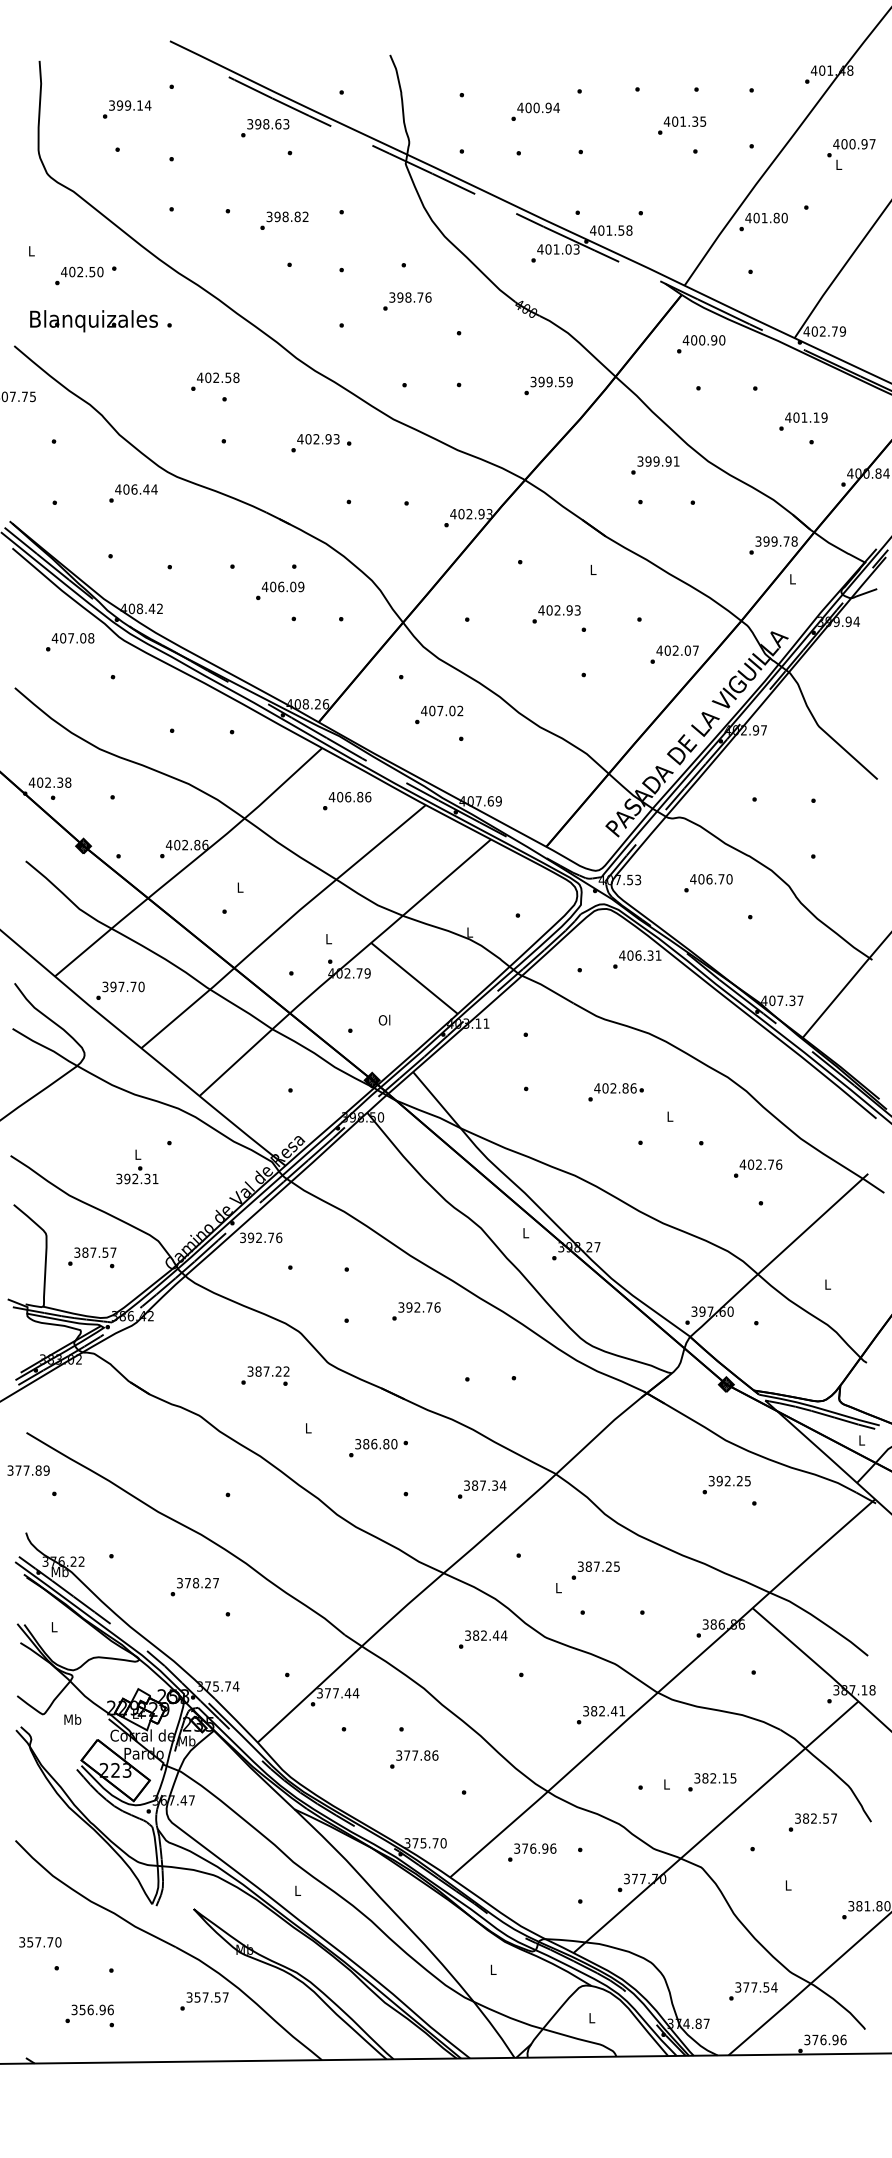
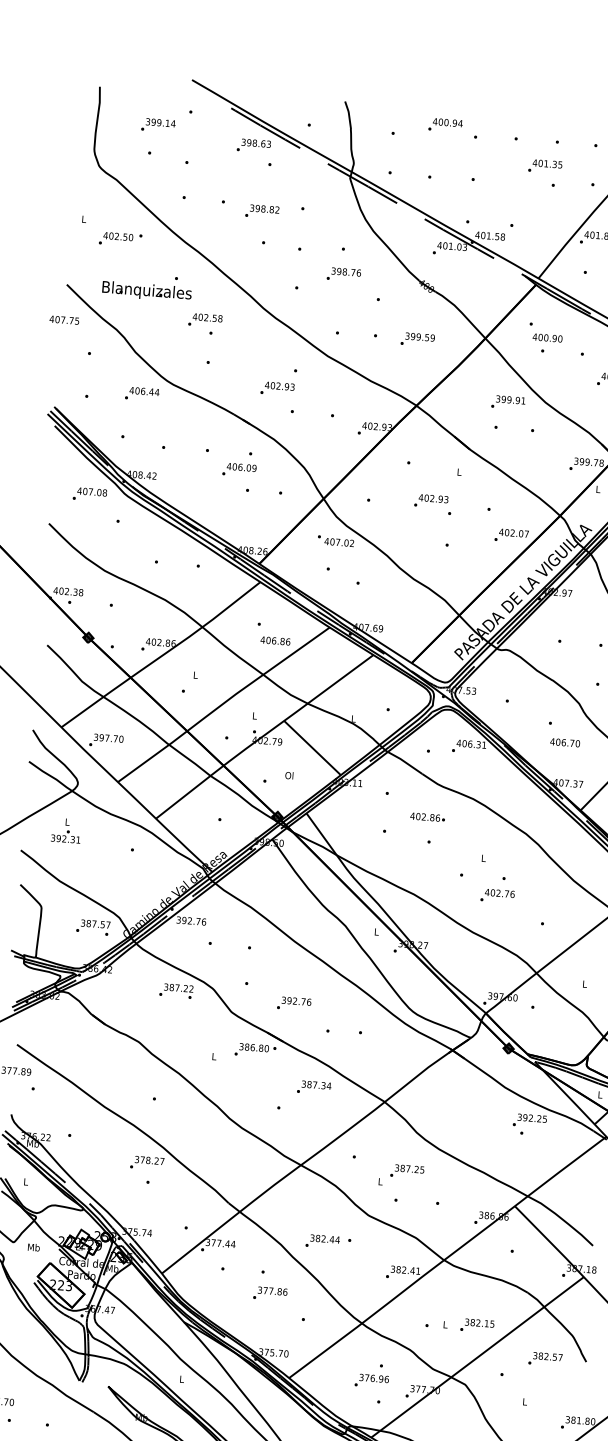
text: (535, 111) -> (445, 125), moved
text: (93, 321) -> (146, 291), moved
text: (703, 340) -> (547, 338), moved
text: (548, 385) -> (417, 339), moved
text: (315, 443) -> (277, 389), moved
text: (442, 710) -> (339, 542), moved
text: (349, 797) -> (275, 641), moved
text: (711, 879) -> (565, 742), moved
text: (618, 1088) -> (427, 817), moved
text: (137, 1166) -> (66, 830), moved
text: (758, 1168) -> (497, 895), moved
text: (92, 1257) -> (93, 927), moved
text: (416, 1311) -> (294, 1003), moved
text: (265, 1375) -> (176, 990), moved
text: (378, 1448) -> (255, 1050), moved
text: (726, 1484) -> (529, 1120), moved
text: (482, 1489) -> (314, 1087), moved
text: (194, 1587) -> (147, 1163), moved
text: (483, 1639) -> (323, 1241), moved
text: (532, 1852) -> (372, 1381), moved

